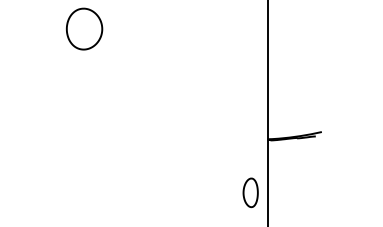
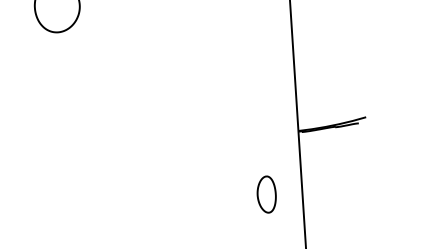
part: (250, 192) -> (266, 194), moved

